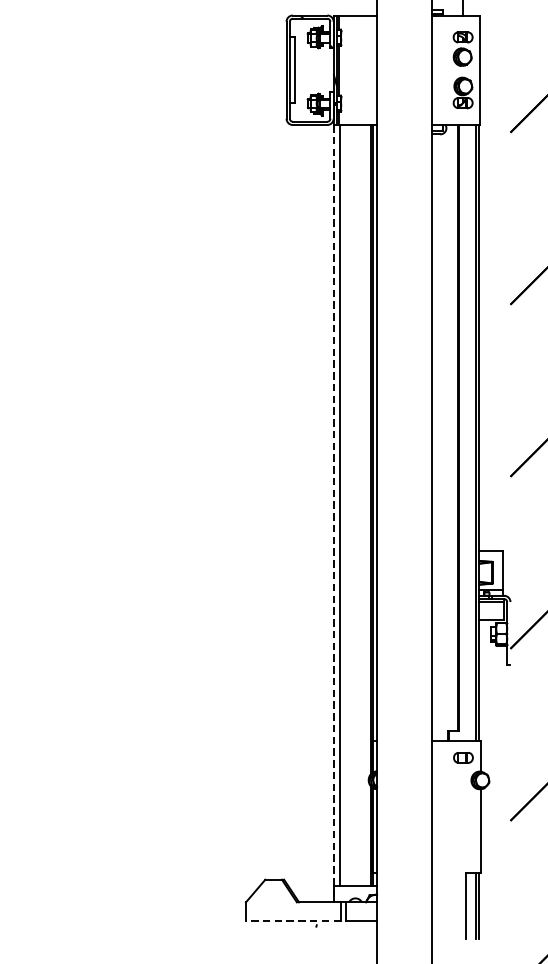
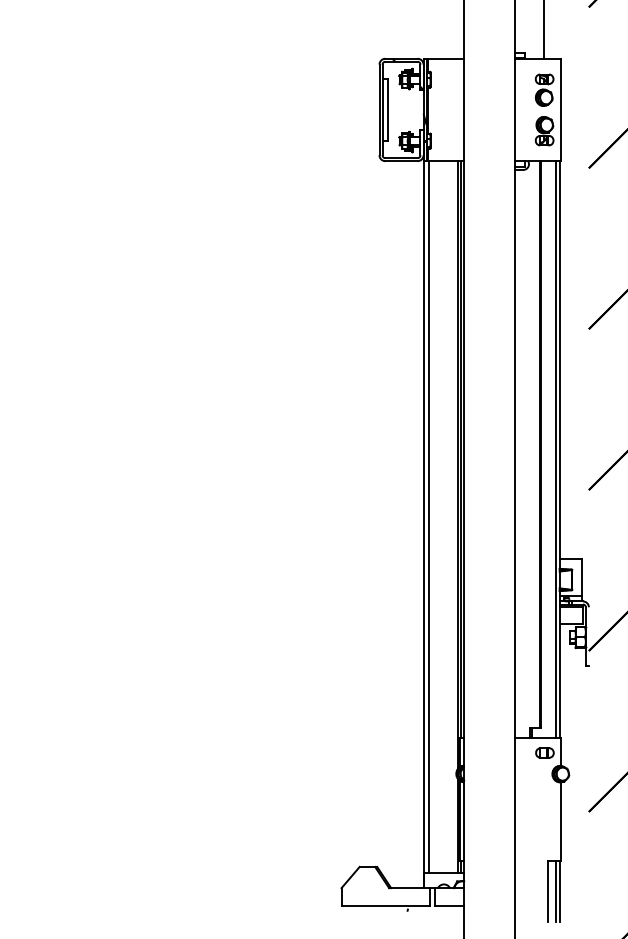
line: (333, 514) -> (423, 525), dashed -> solid
line: (292, 920) -> (385, 905), dashed -> solid

